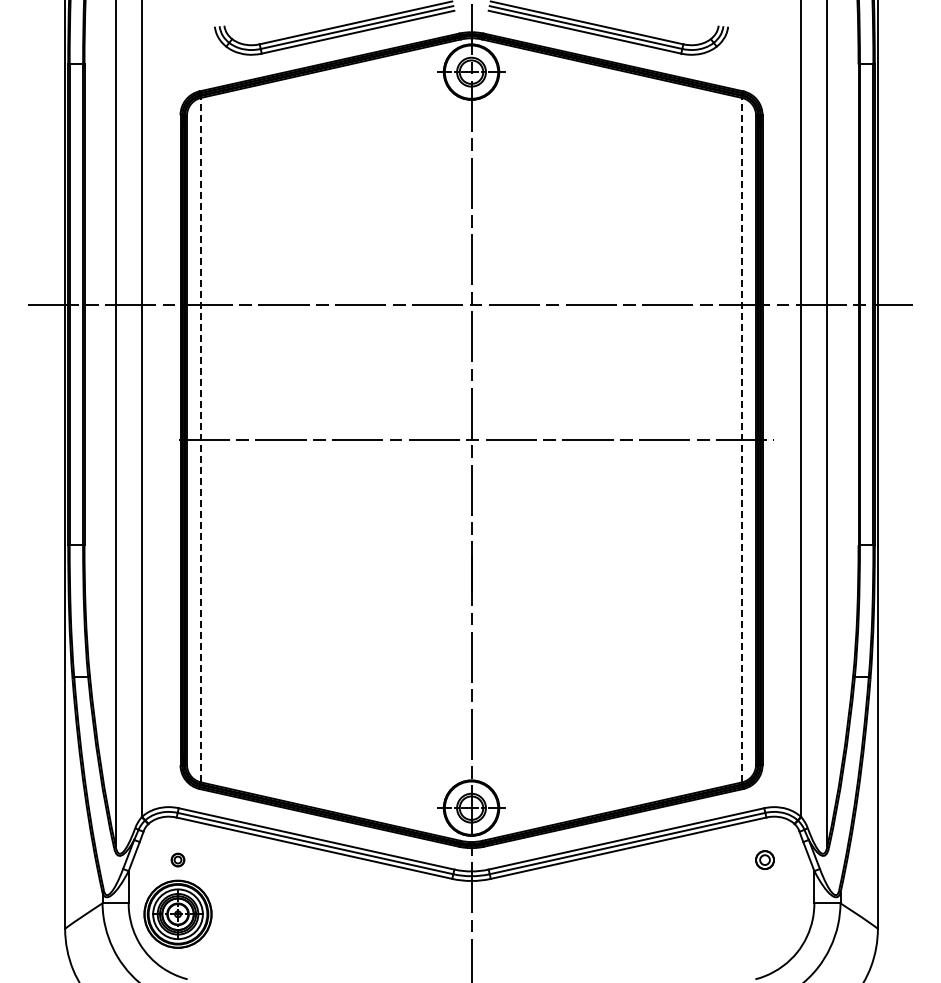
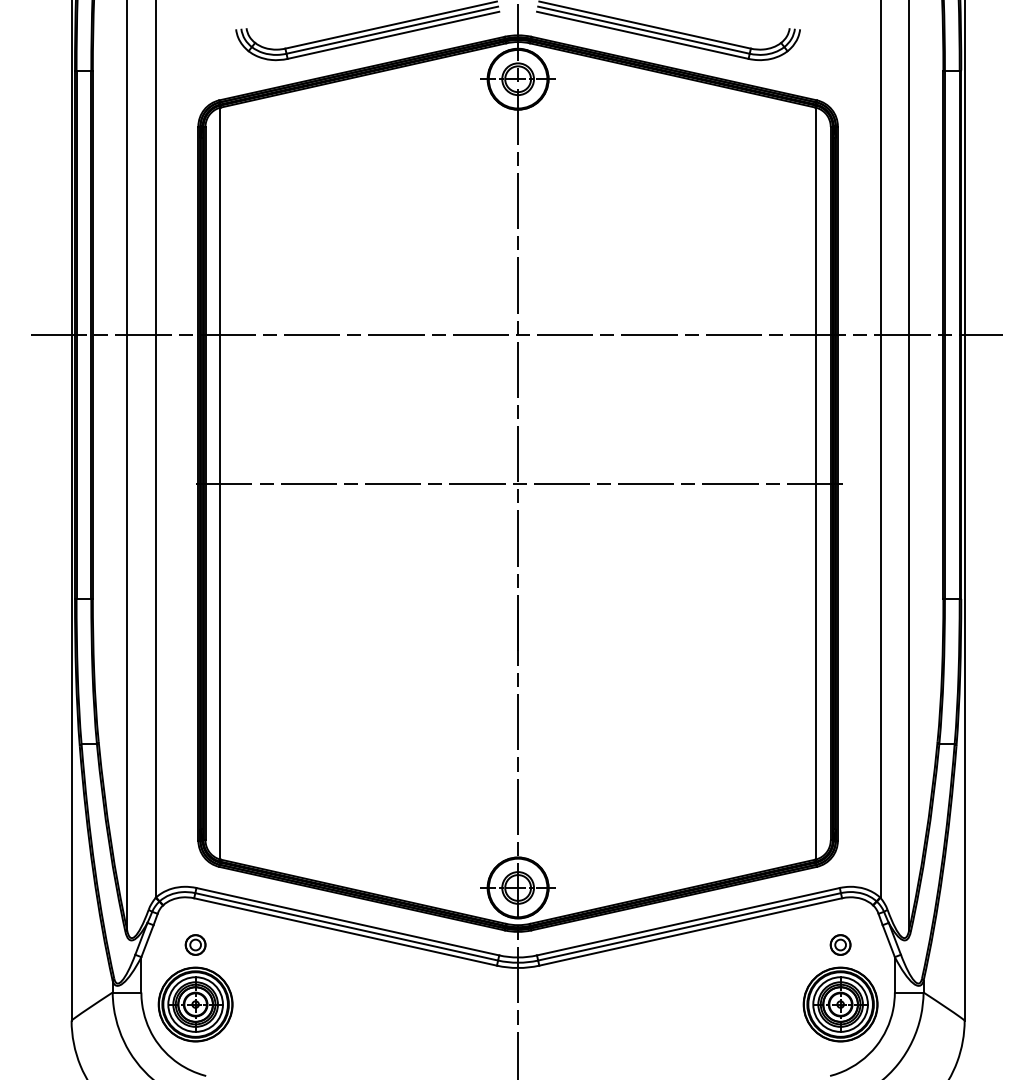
line: (200, 439) -> (220, 482), dashed -> solid
line: (742, 439) -> (815, 482), dashed -> solid
part: (177, 859) -> (195, 944), size x1.43
part: (764, 913) -> (840, 1003), added

